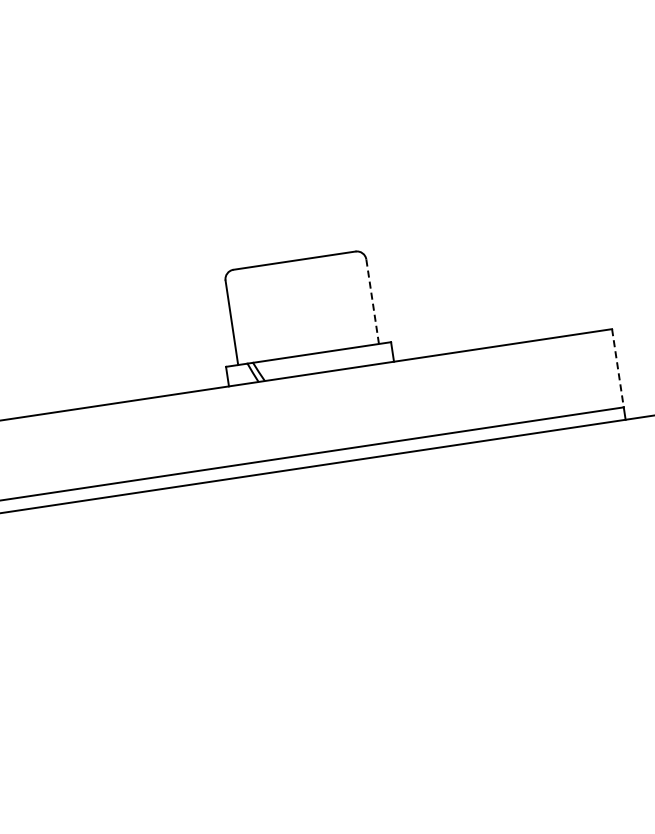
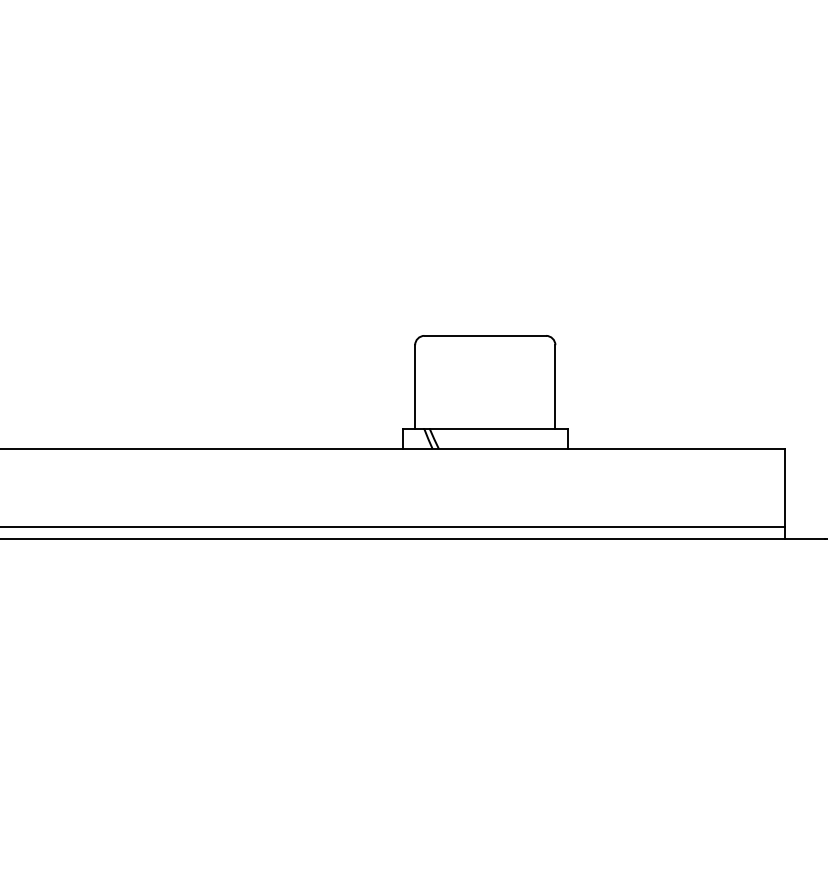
line: (372, 301) -> (555, 387), dashed -> solid
line: (617, 367) -> (784, 487), dashed -> solid

